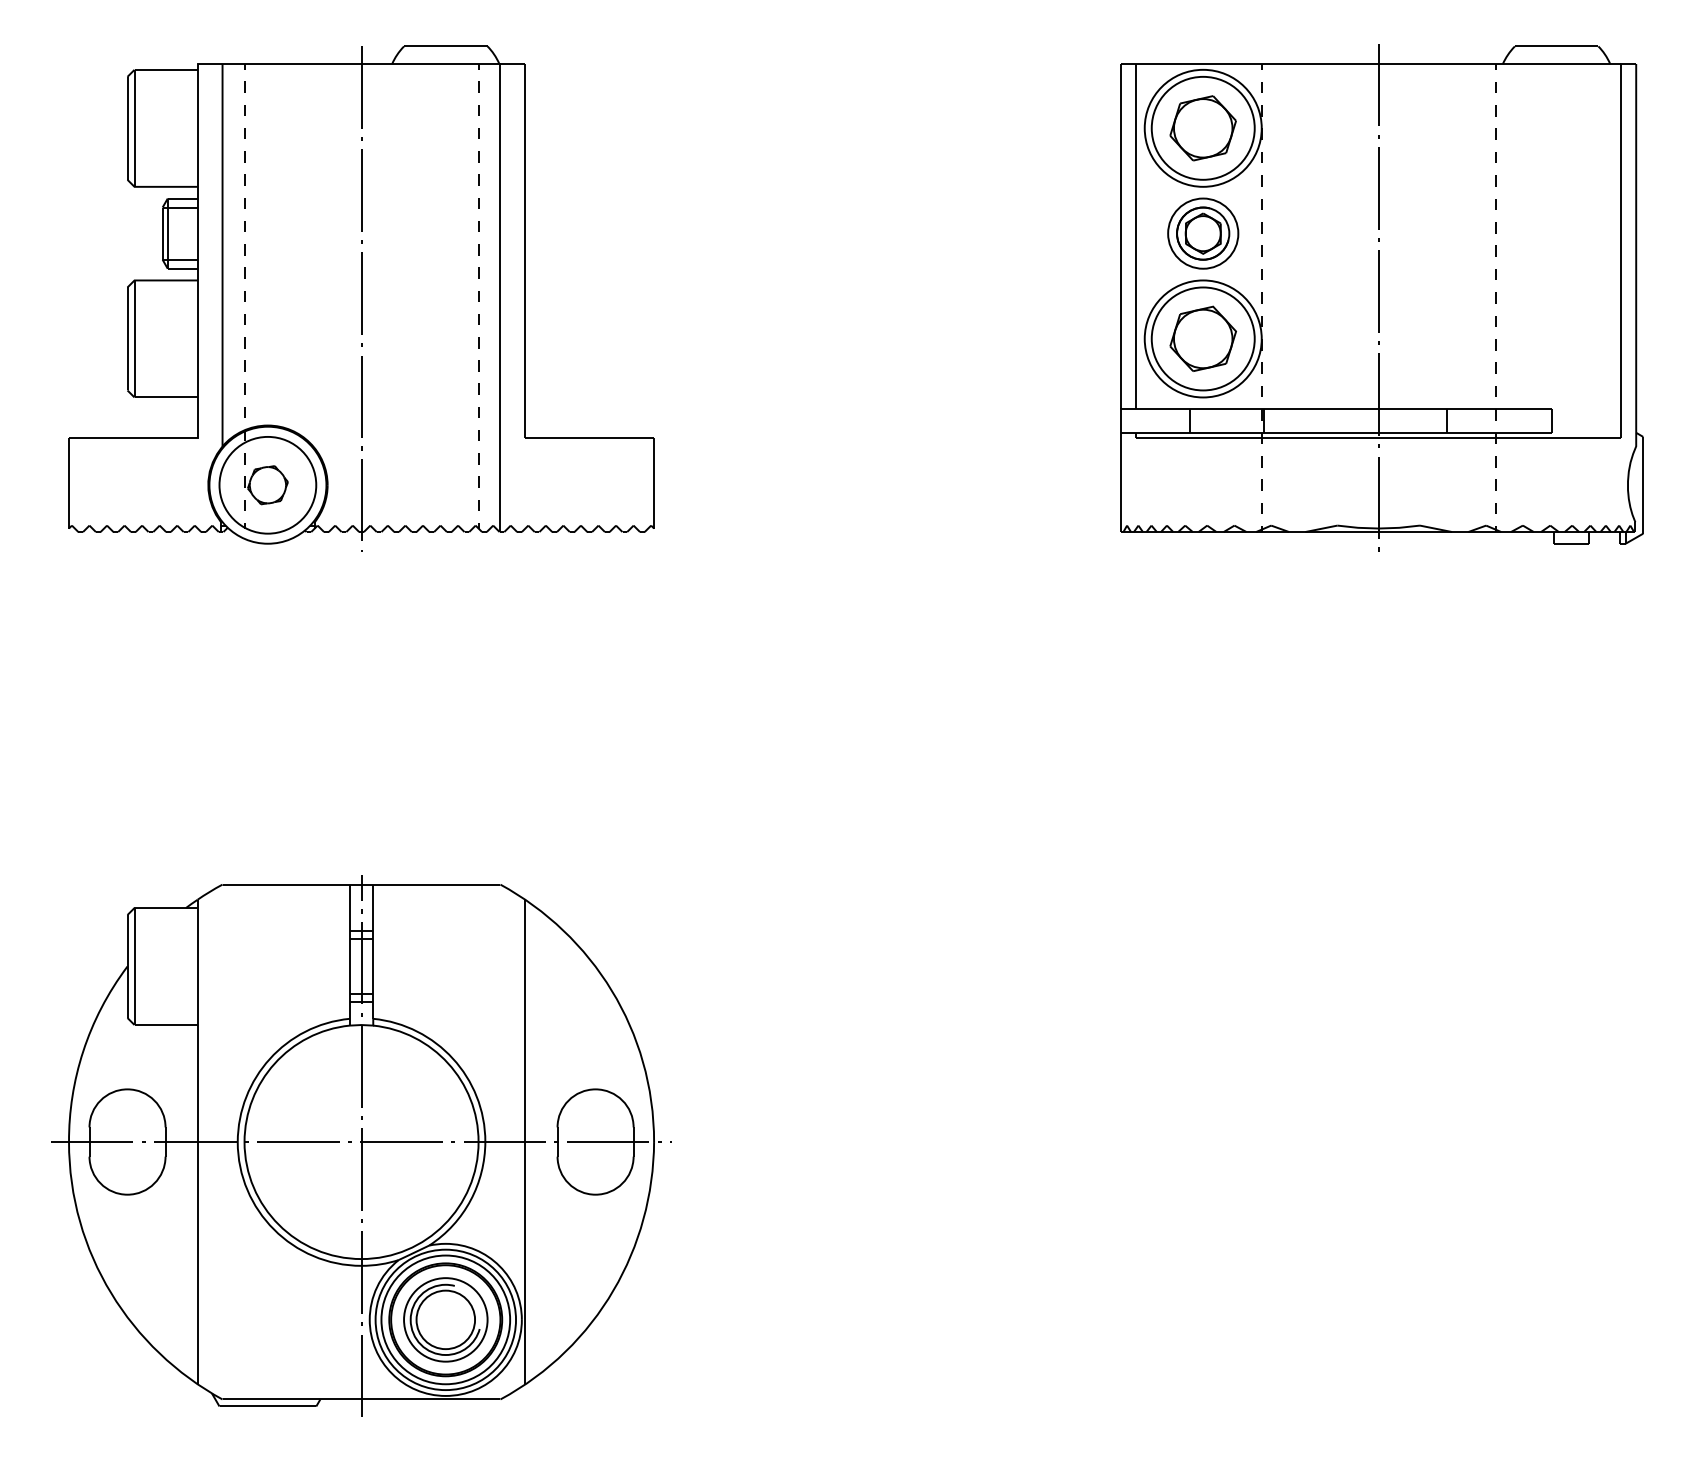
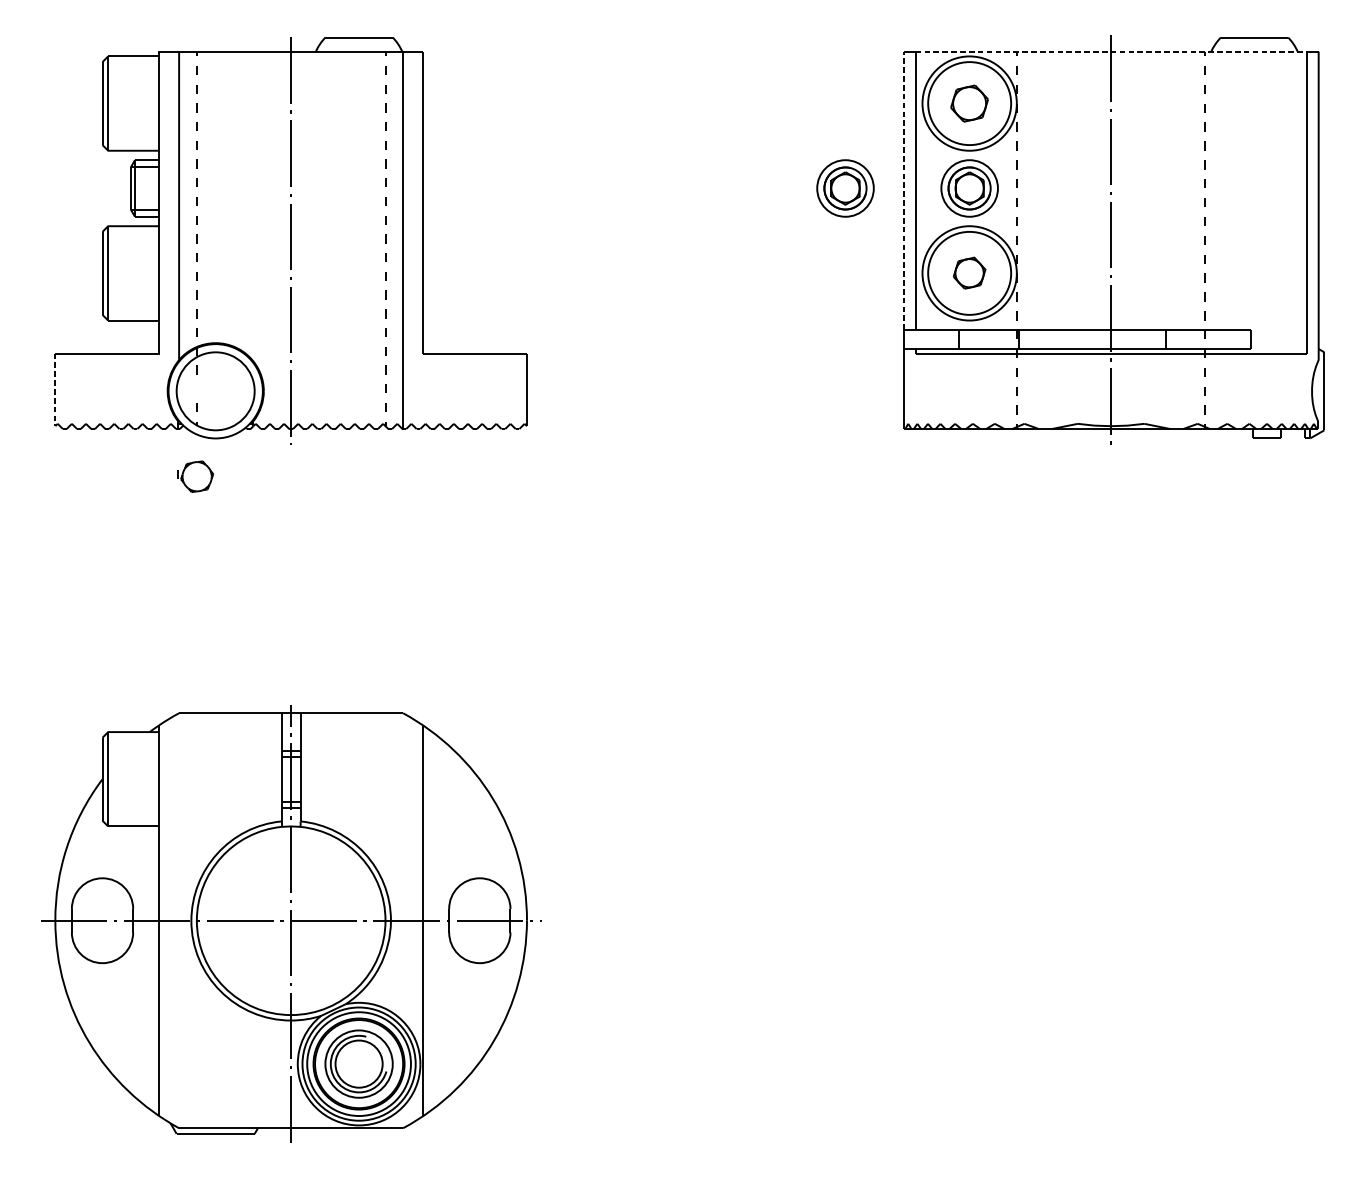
line: (1379, 63) -> (1111, 51), solid -> dashed
part: (1202, 128) -> (969, 103), size x0.7
part: (1049, 233) -> (845, 188), added
line: (1121, 236) -> (903, 190), solid -> dashed
part: (1202, 338) -> (969, 273), size x0.6
line: (69, 483) -> (55, 389), solid -> dashed
part: (266, 485) -> (196, 476), moved

